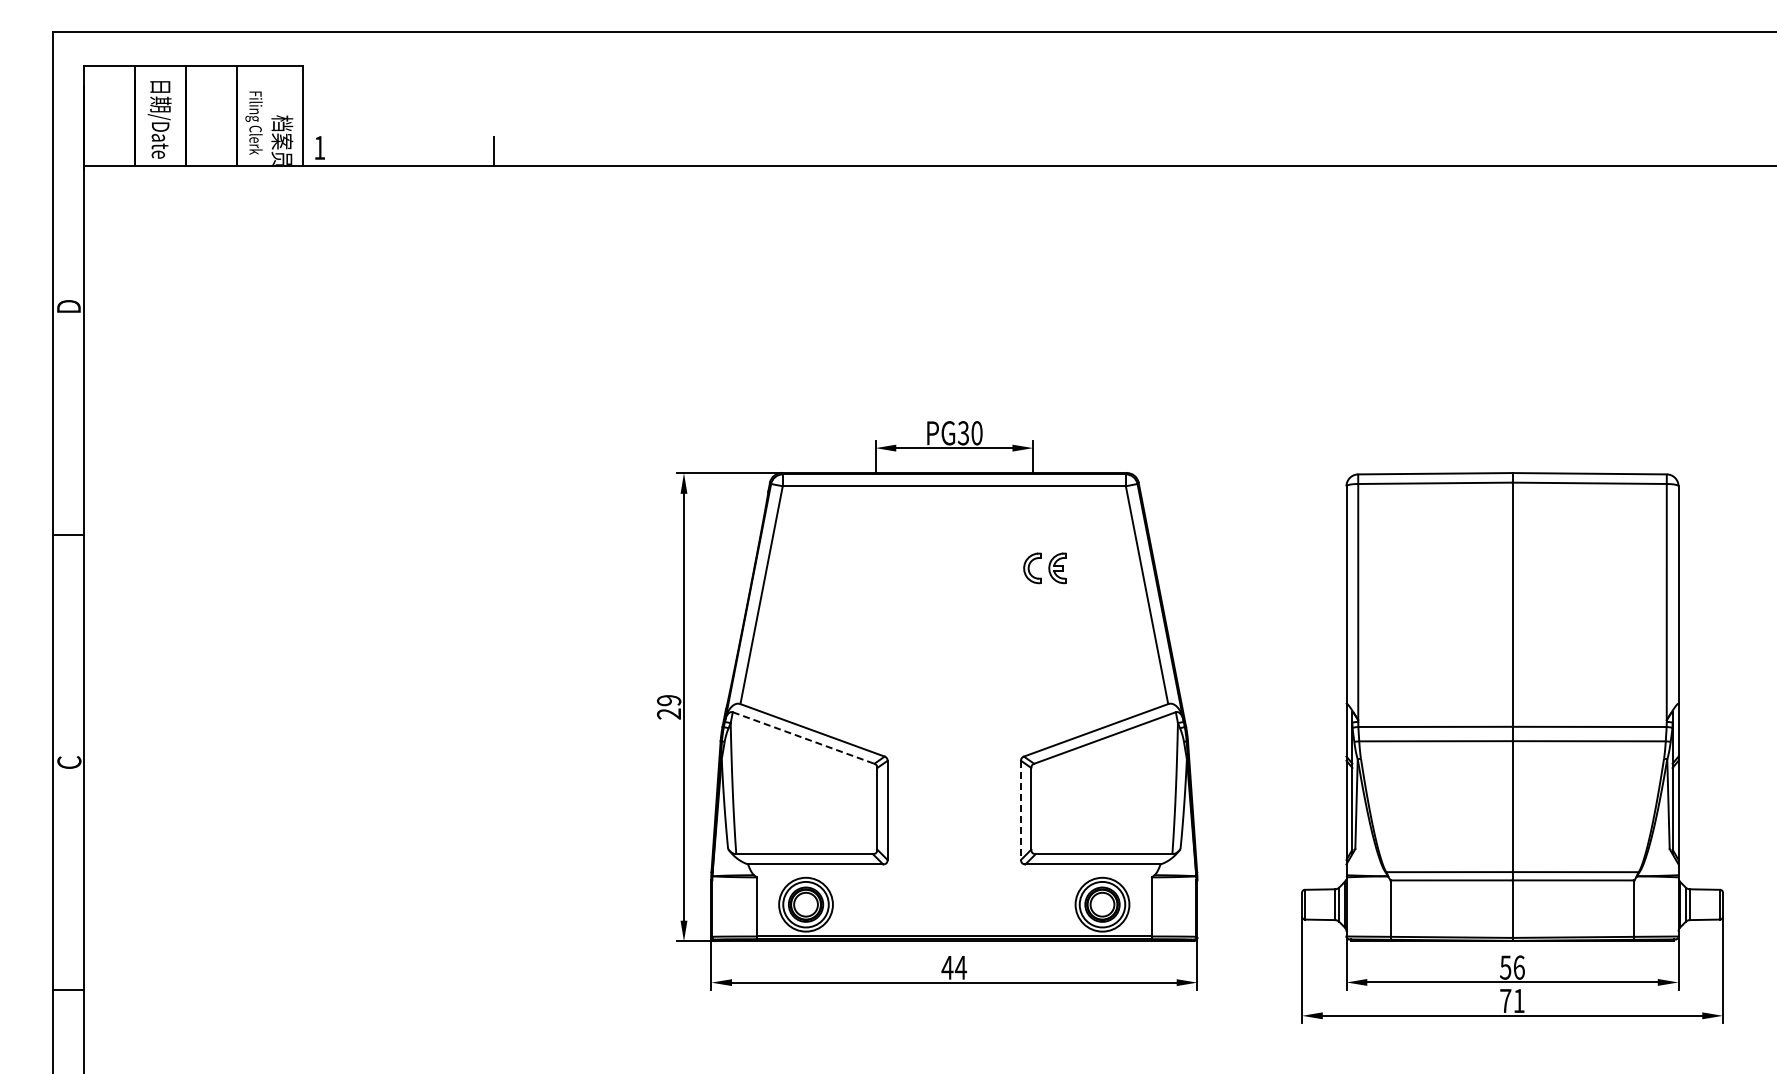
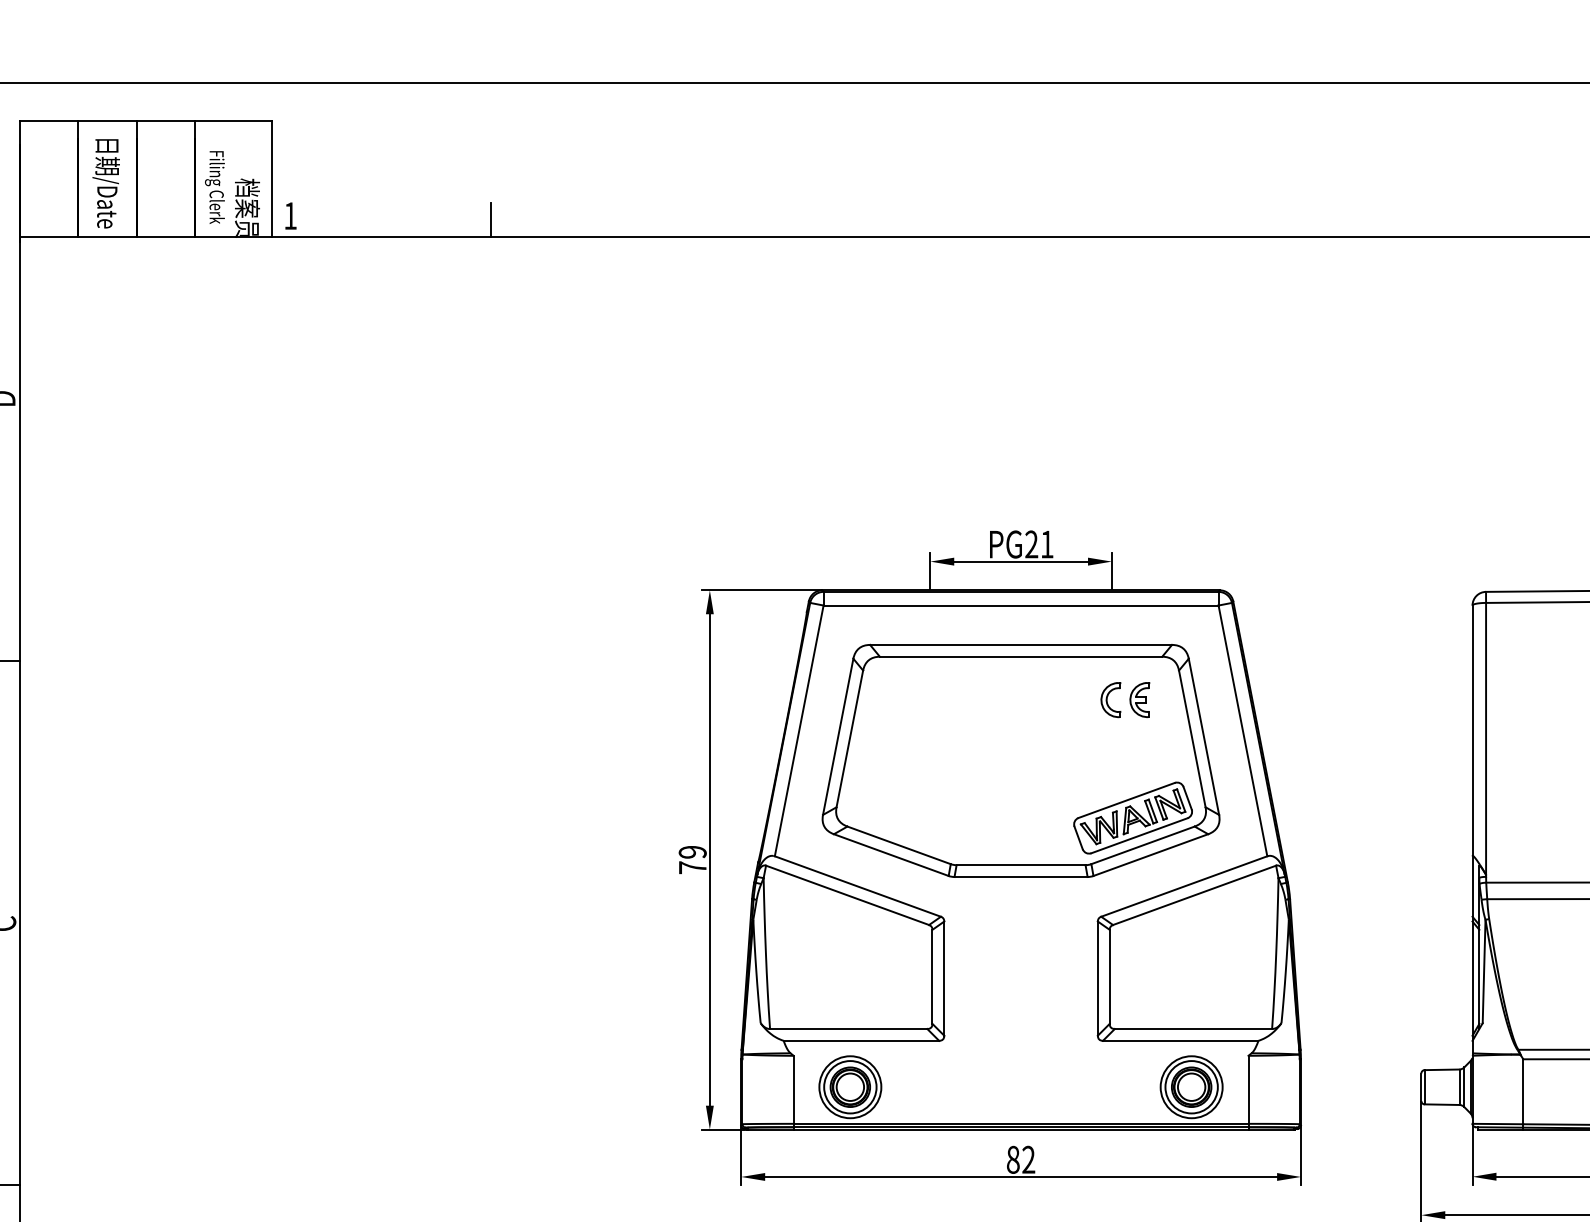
text: (969, 433) -> (1038, 544), PG30 -> PG21
part: (954, 620) -> (1021, 760), added
text: (668, 713) -> (692, 867), 29 -> 79
line: (804, 738) -> (848, 895), dashed -> solid
line: (1021, 810) -> (1098, 978), dashed -> solid
text: (953, 967) -> (1020, 1159), 44 -> 82

